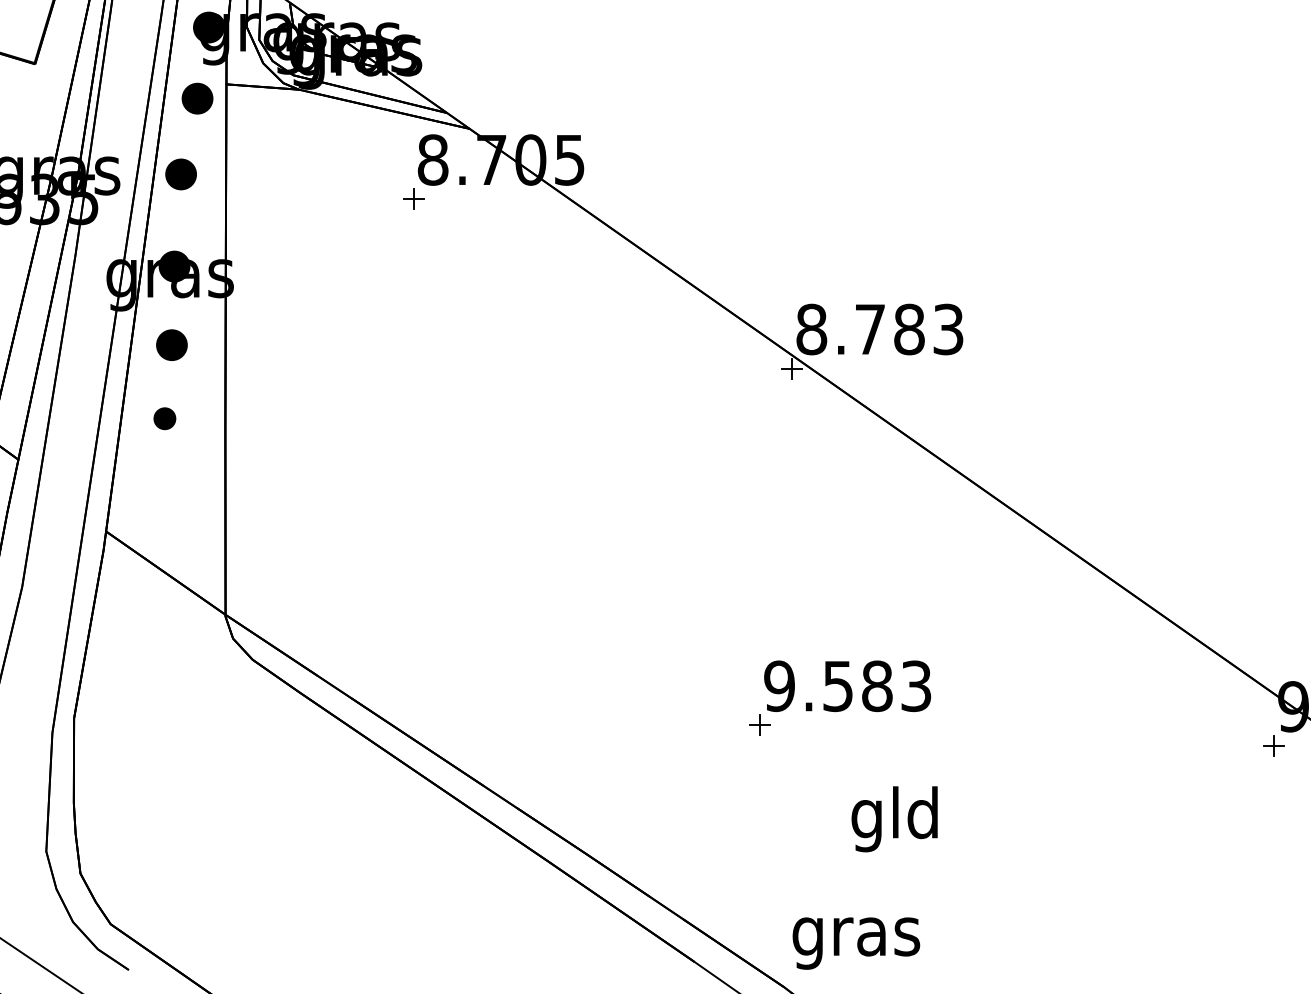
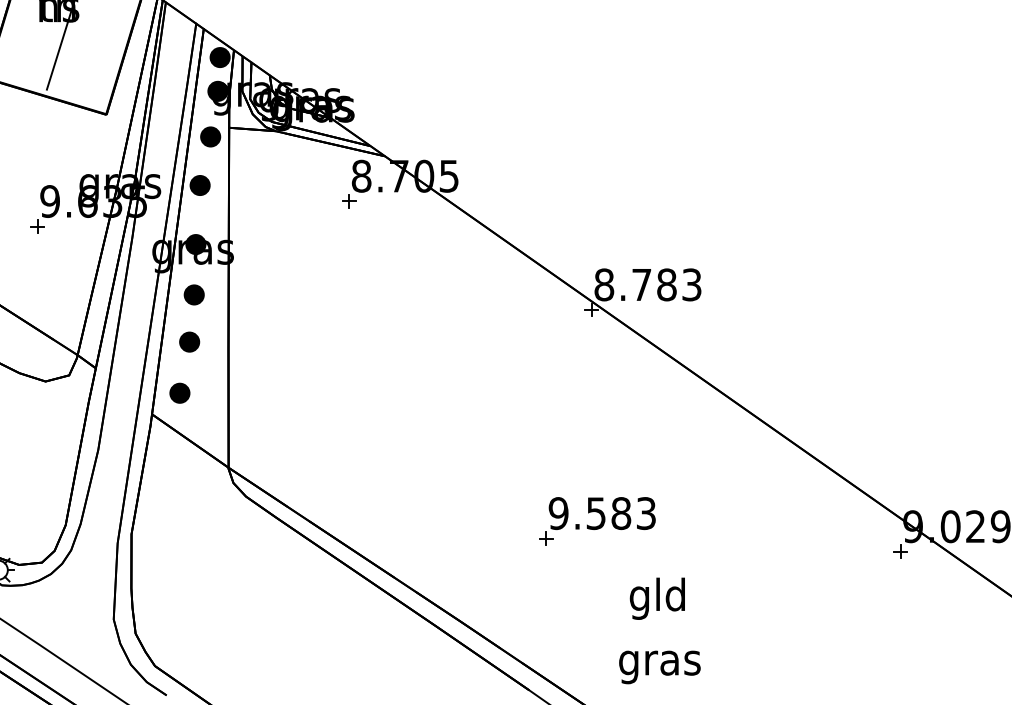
part: (164, 417) -> (189, 341), size x1.43
part: (148, 497) -> (179, 392), added
part: (840, 698) -> (597, 521), moved
text: (855, 943) -> (659, 667), moved

